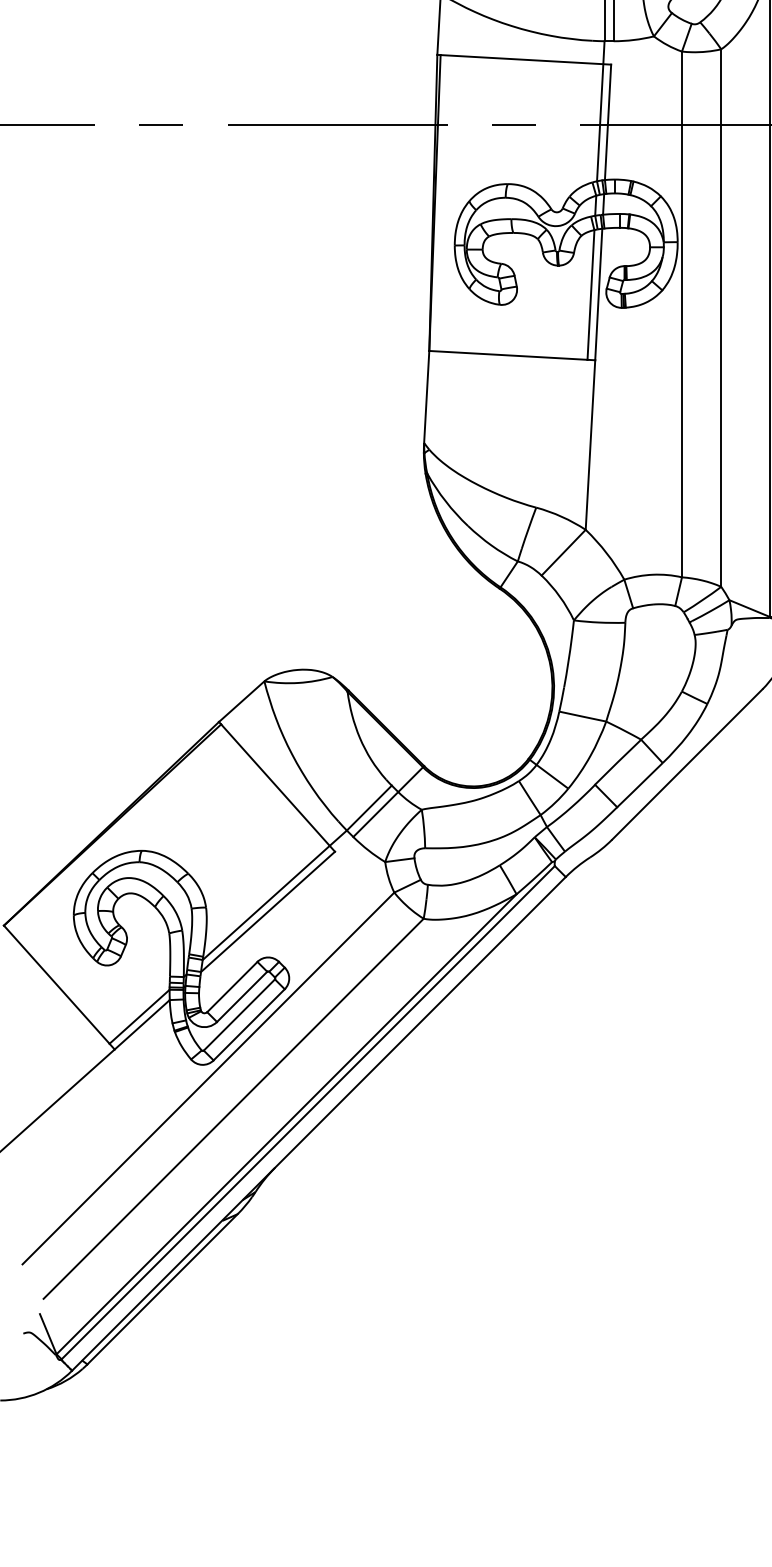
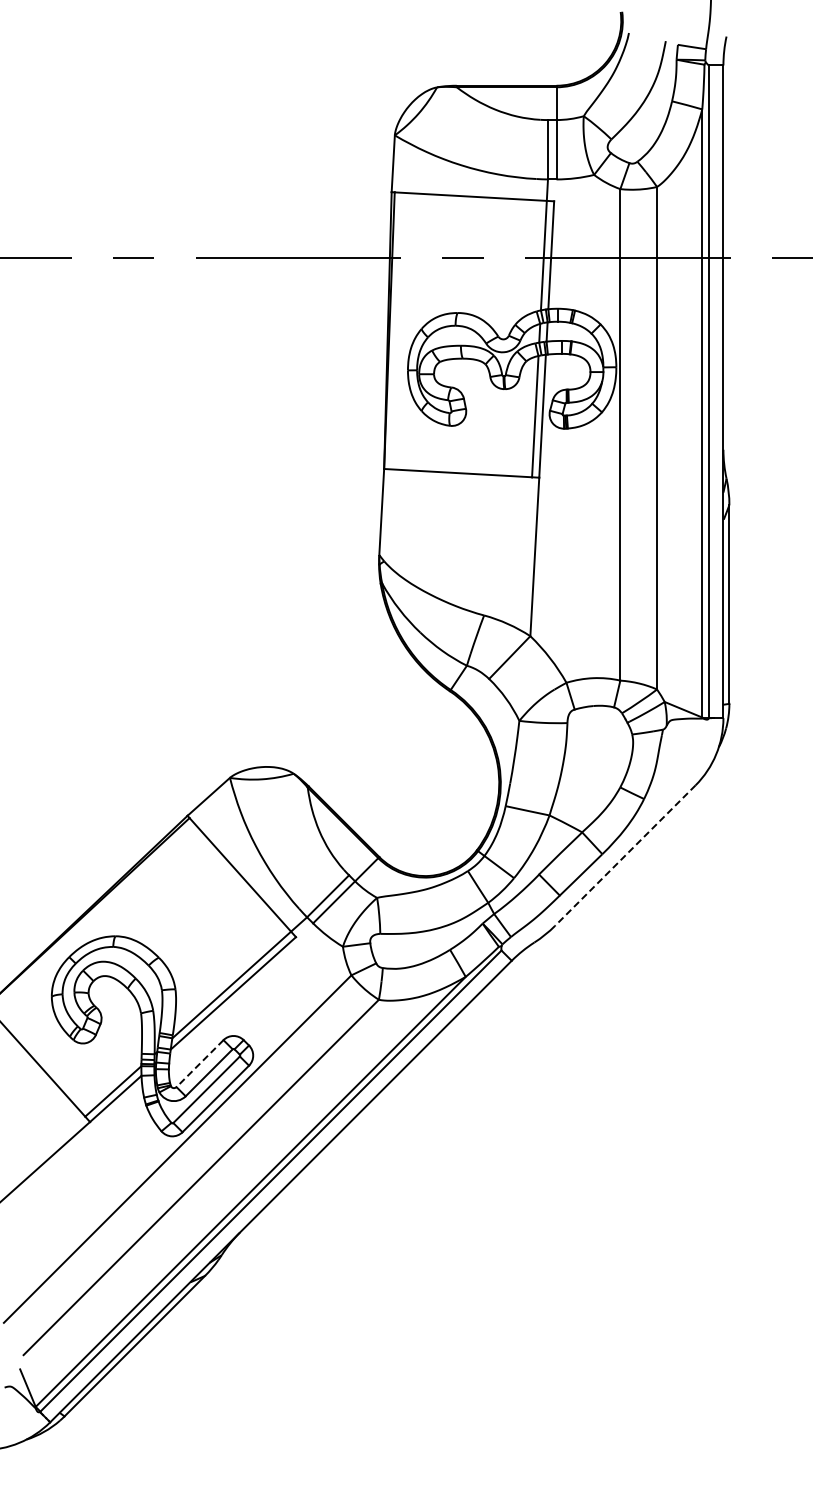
line: (687, 764) -> (625, 855), solid -> dashed
line: (231, 986) -> (199, 1063), solid -> dashed

